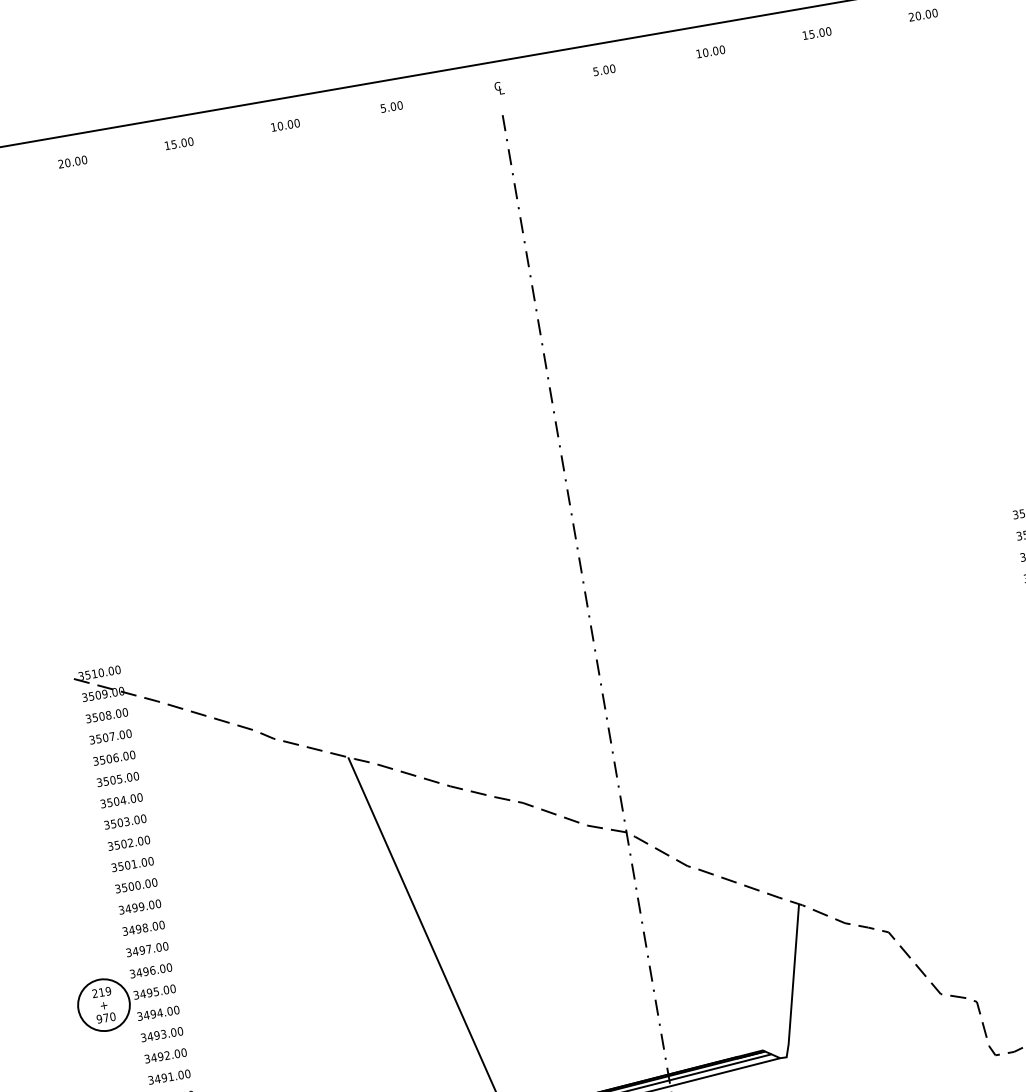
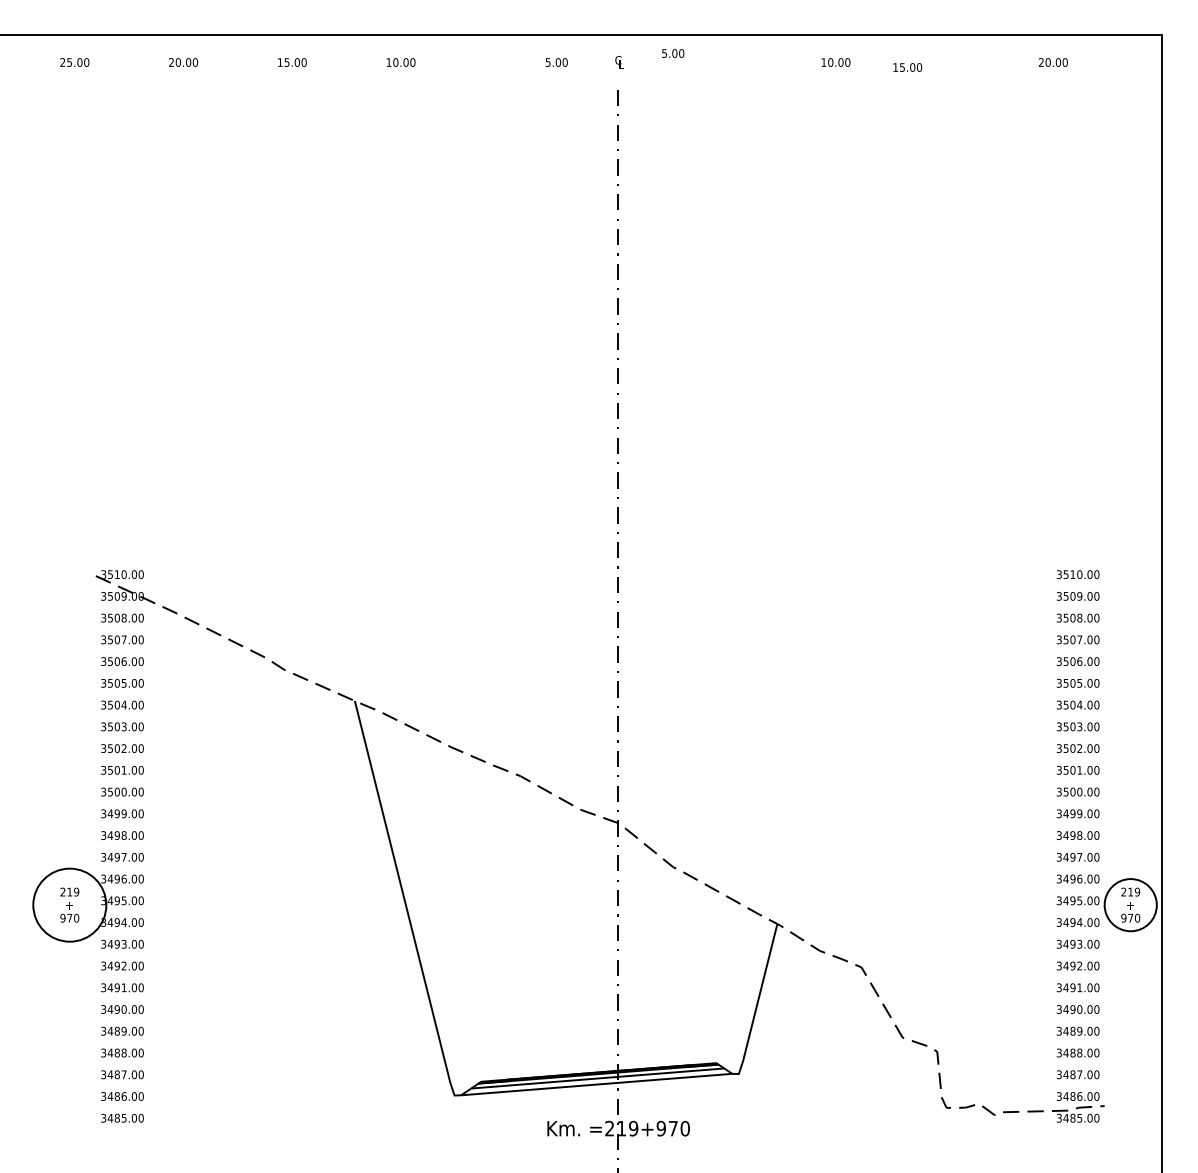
text: (816, 33) -> (907, 67), moved
text: (604, 70) -> (673, 53), moved
text: (391, 106) -> (556, 62), moved
circle: (103, 1005) -> (69, 905), size x1.4

